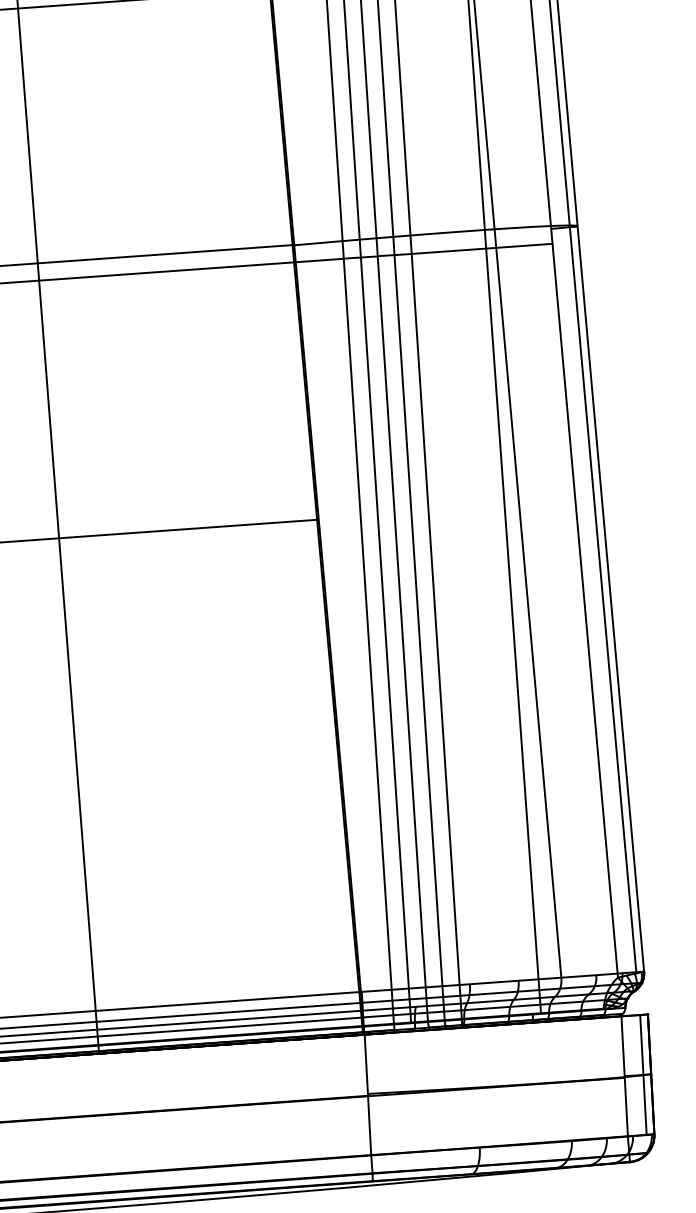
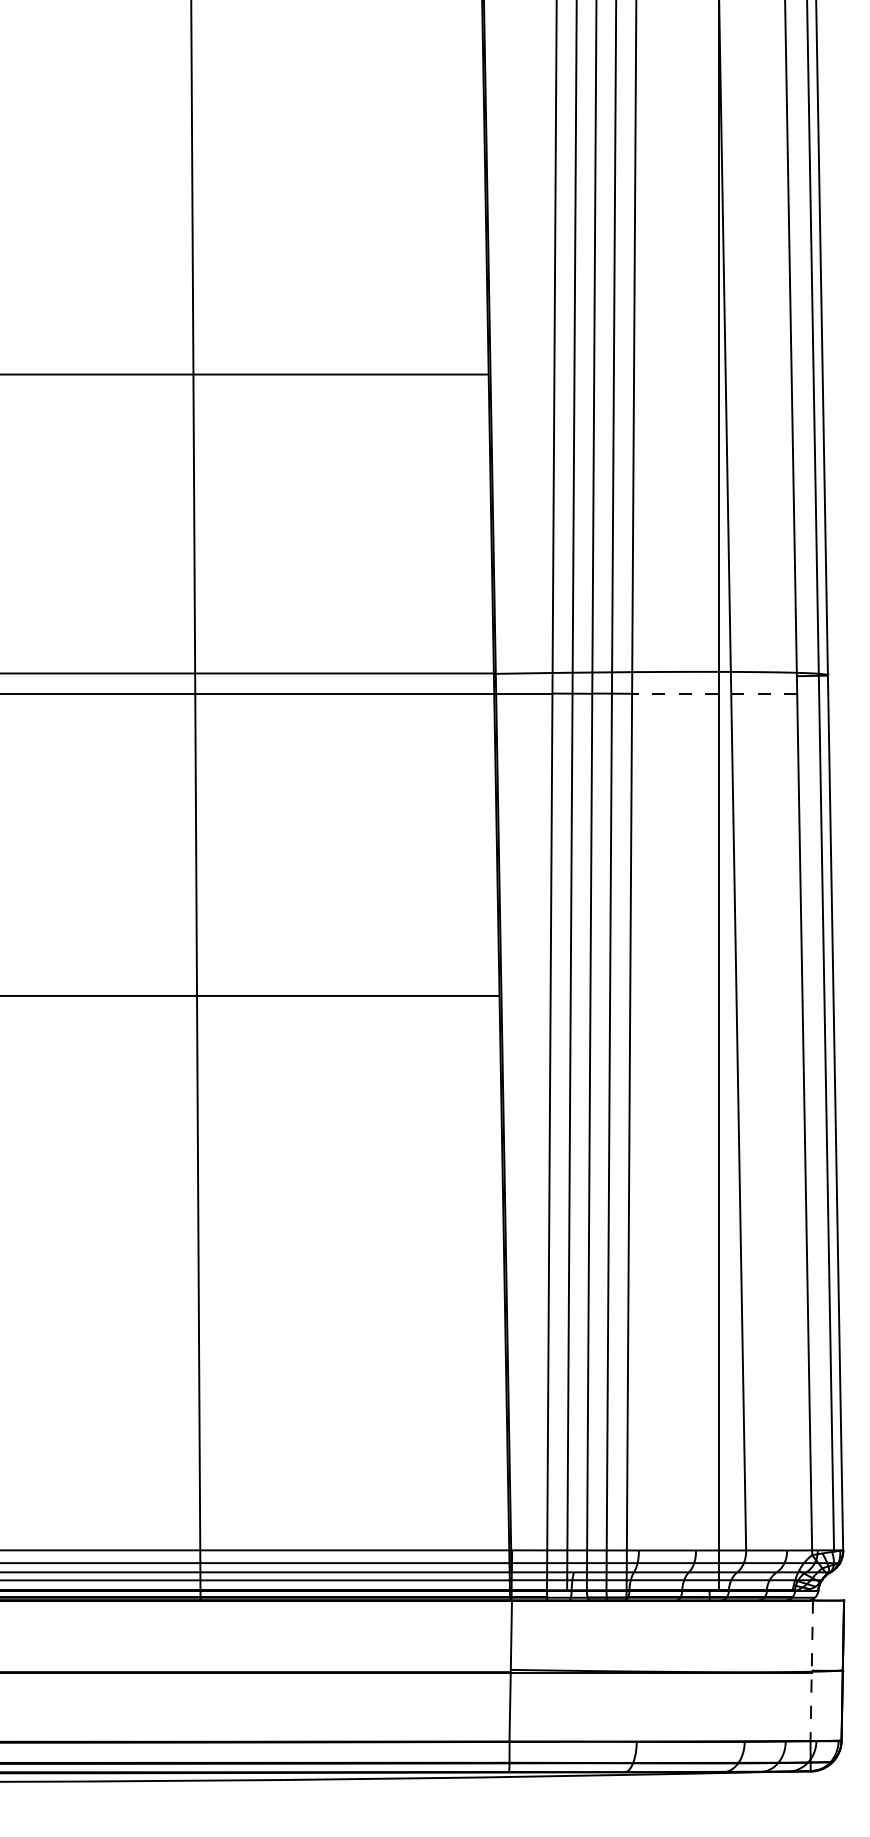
line: (481, 248) -> (714, 693), solid -> dashed
line: (643, 1074) -> (833, 1670), removed
line: (624, 1076) -> (811, 1671), solid -> dashed

